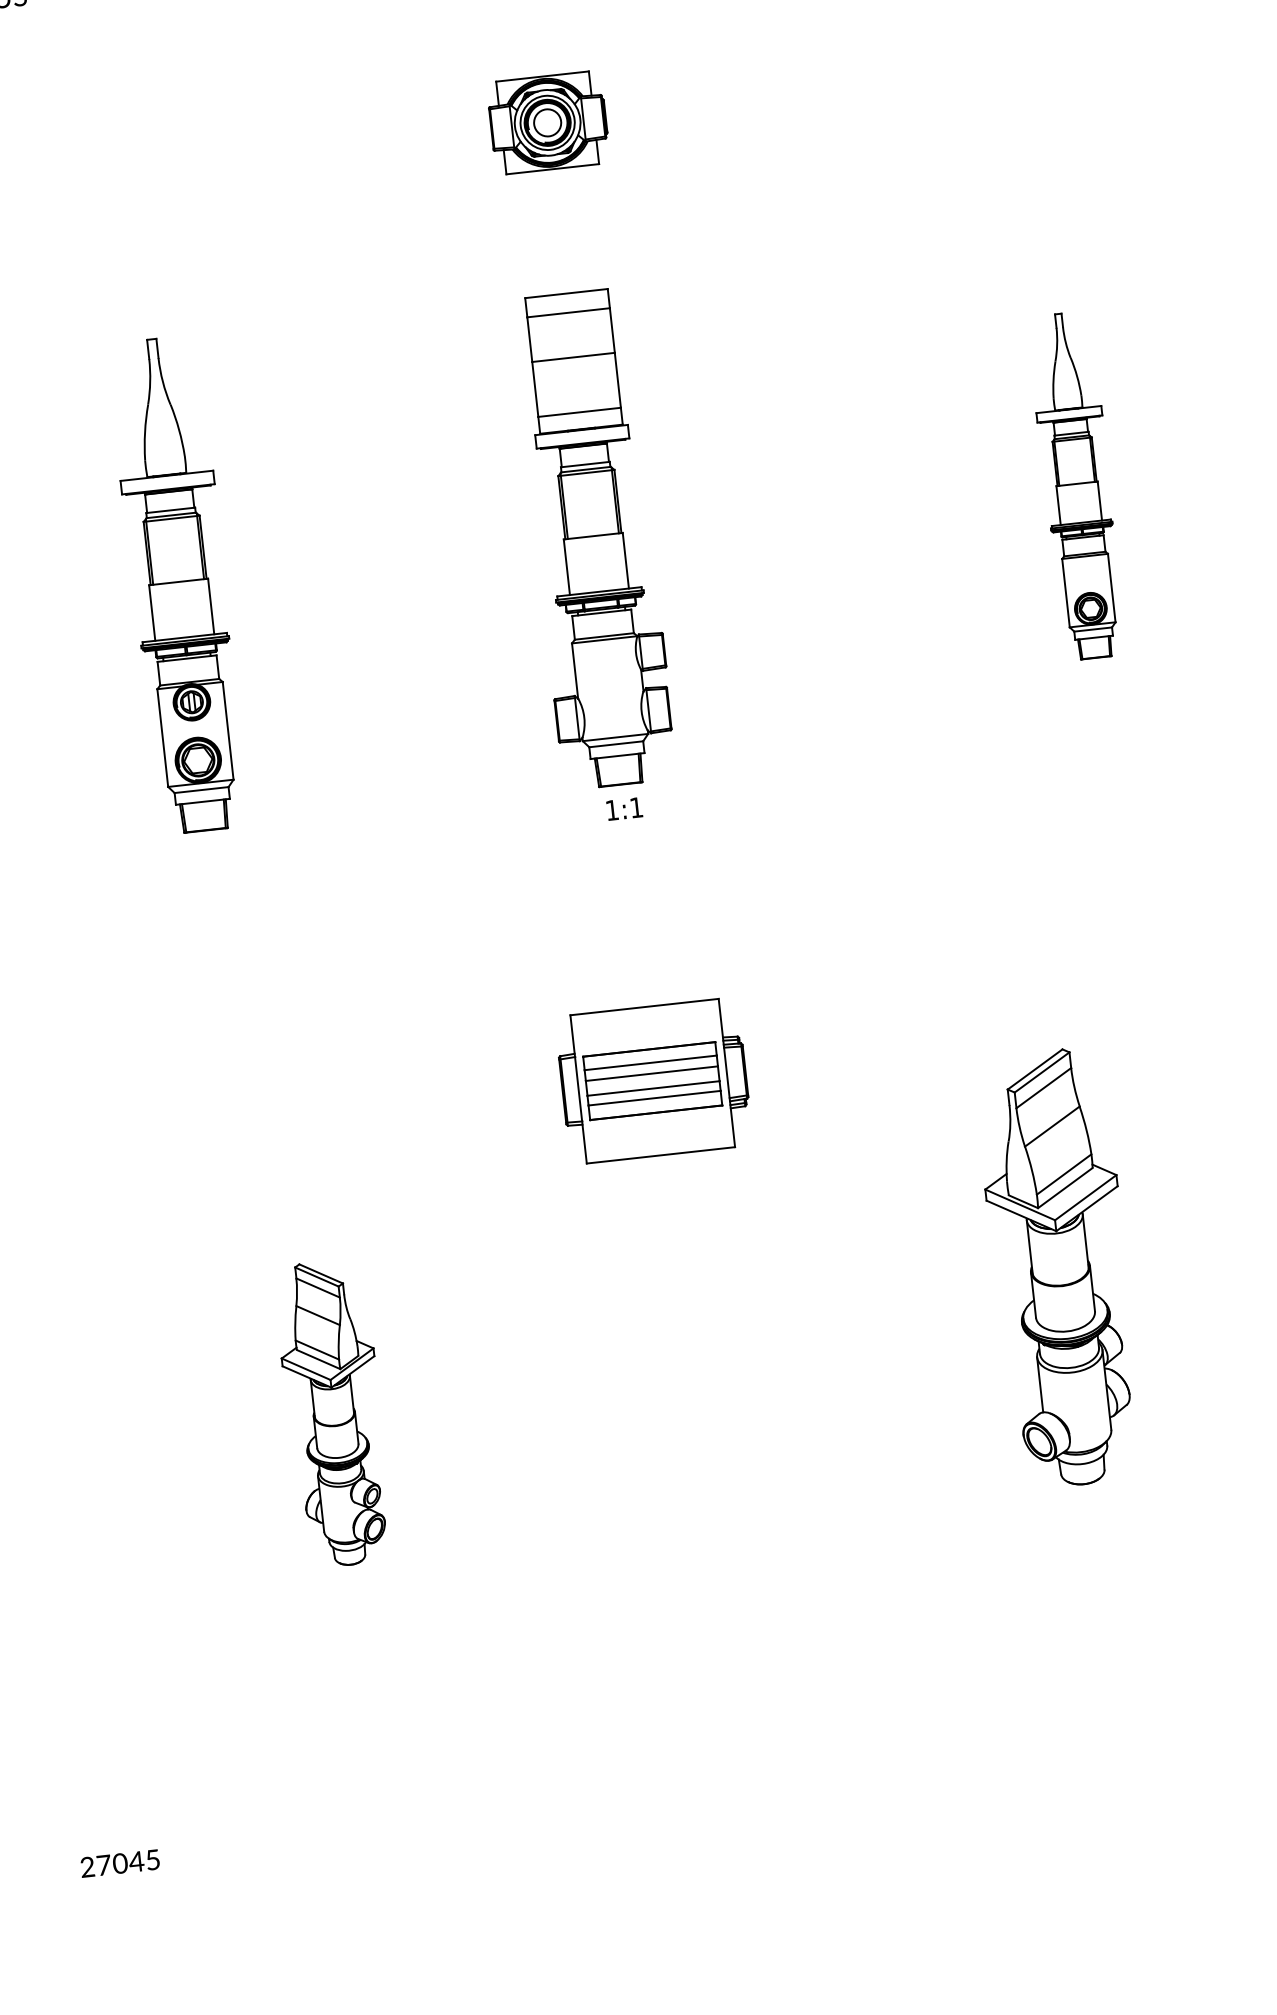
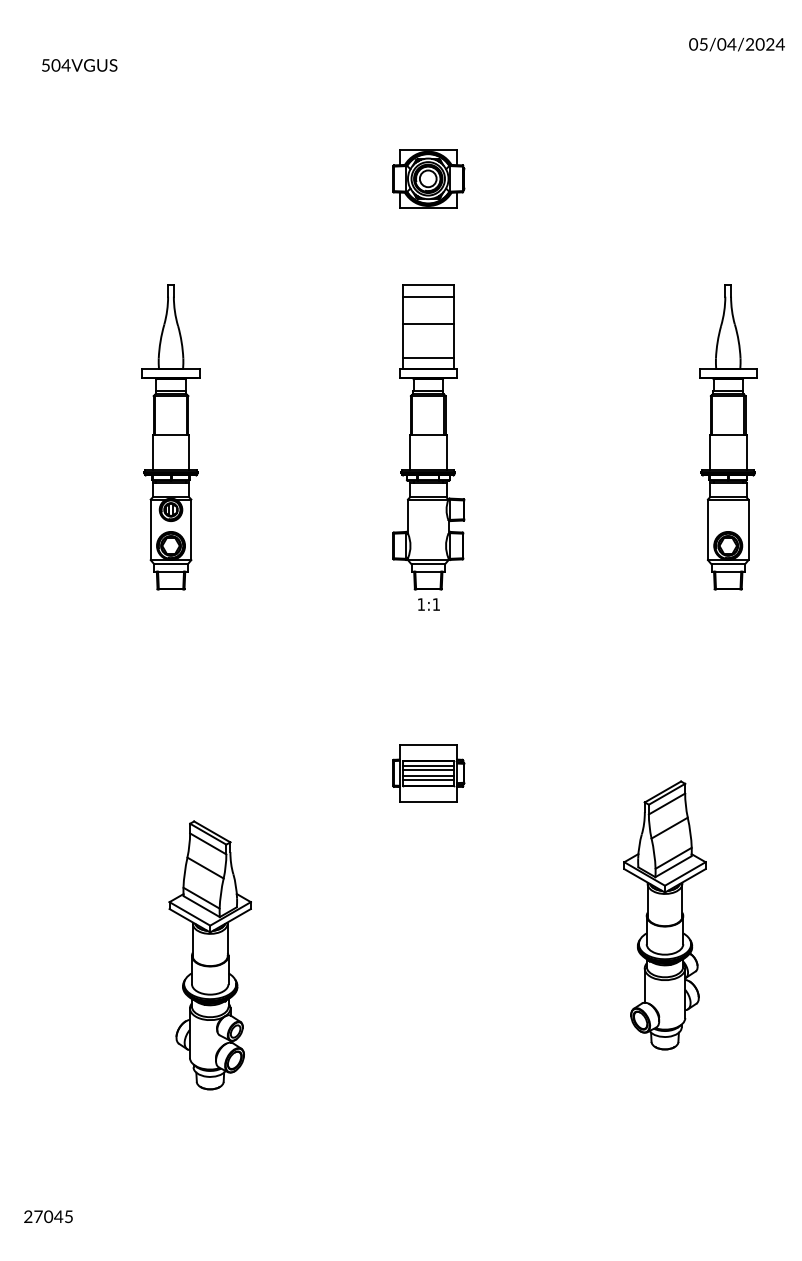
part: (1077, 486) -> (728, 437), size x1.43
part: (653, 1081) -> (428, 773), size x0.62
part: (333, 1413) -> (209, 955), size x1.43

